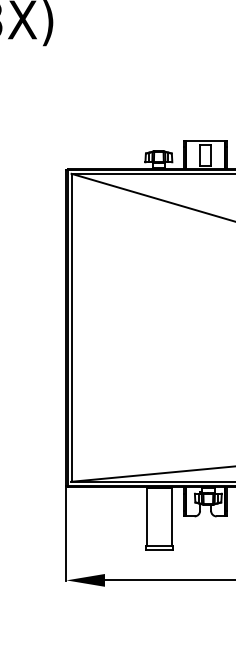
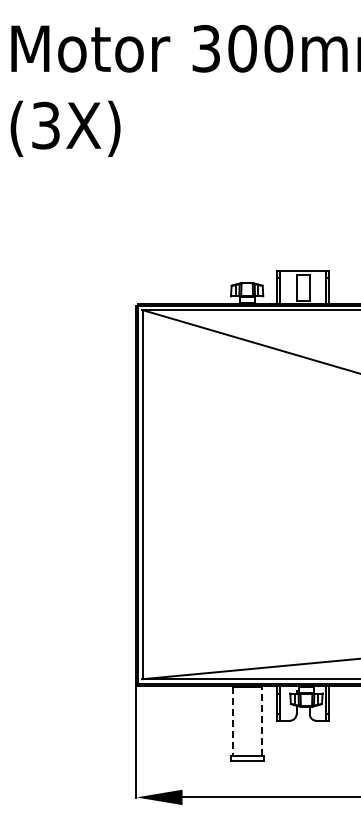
line: (171, 516) -> (262, 720), solid -> dashed
line: (147, 517) -> (233, 721), solid -> dashed

